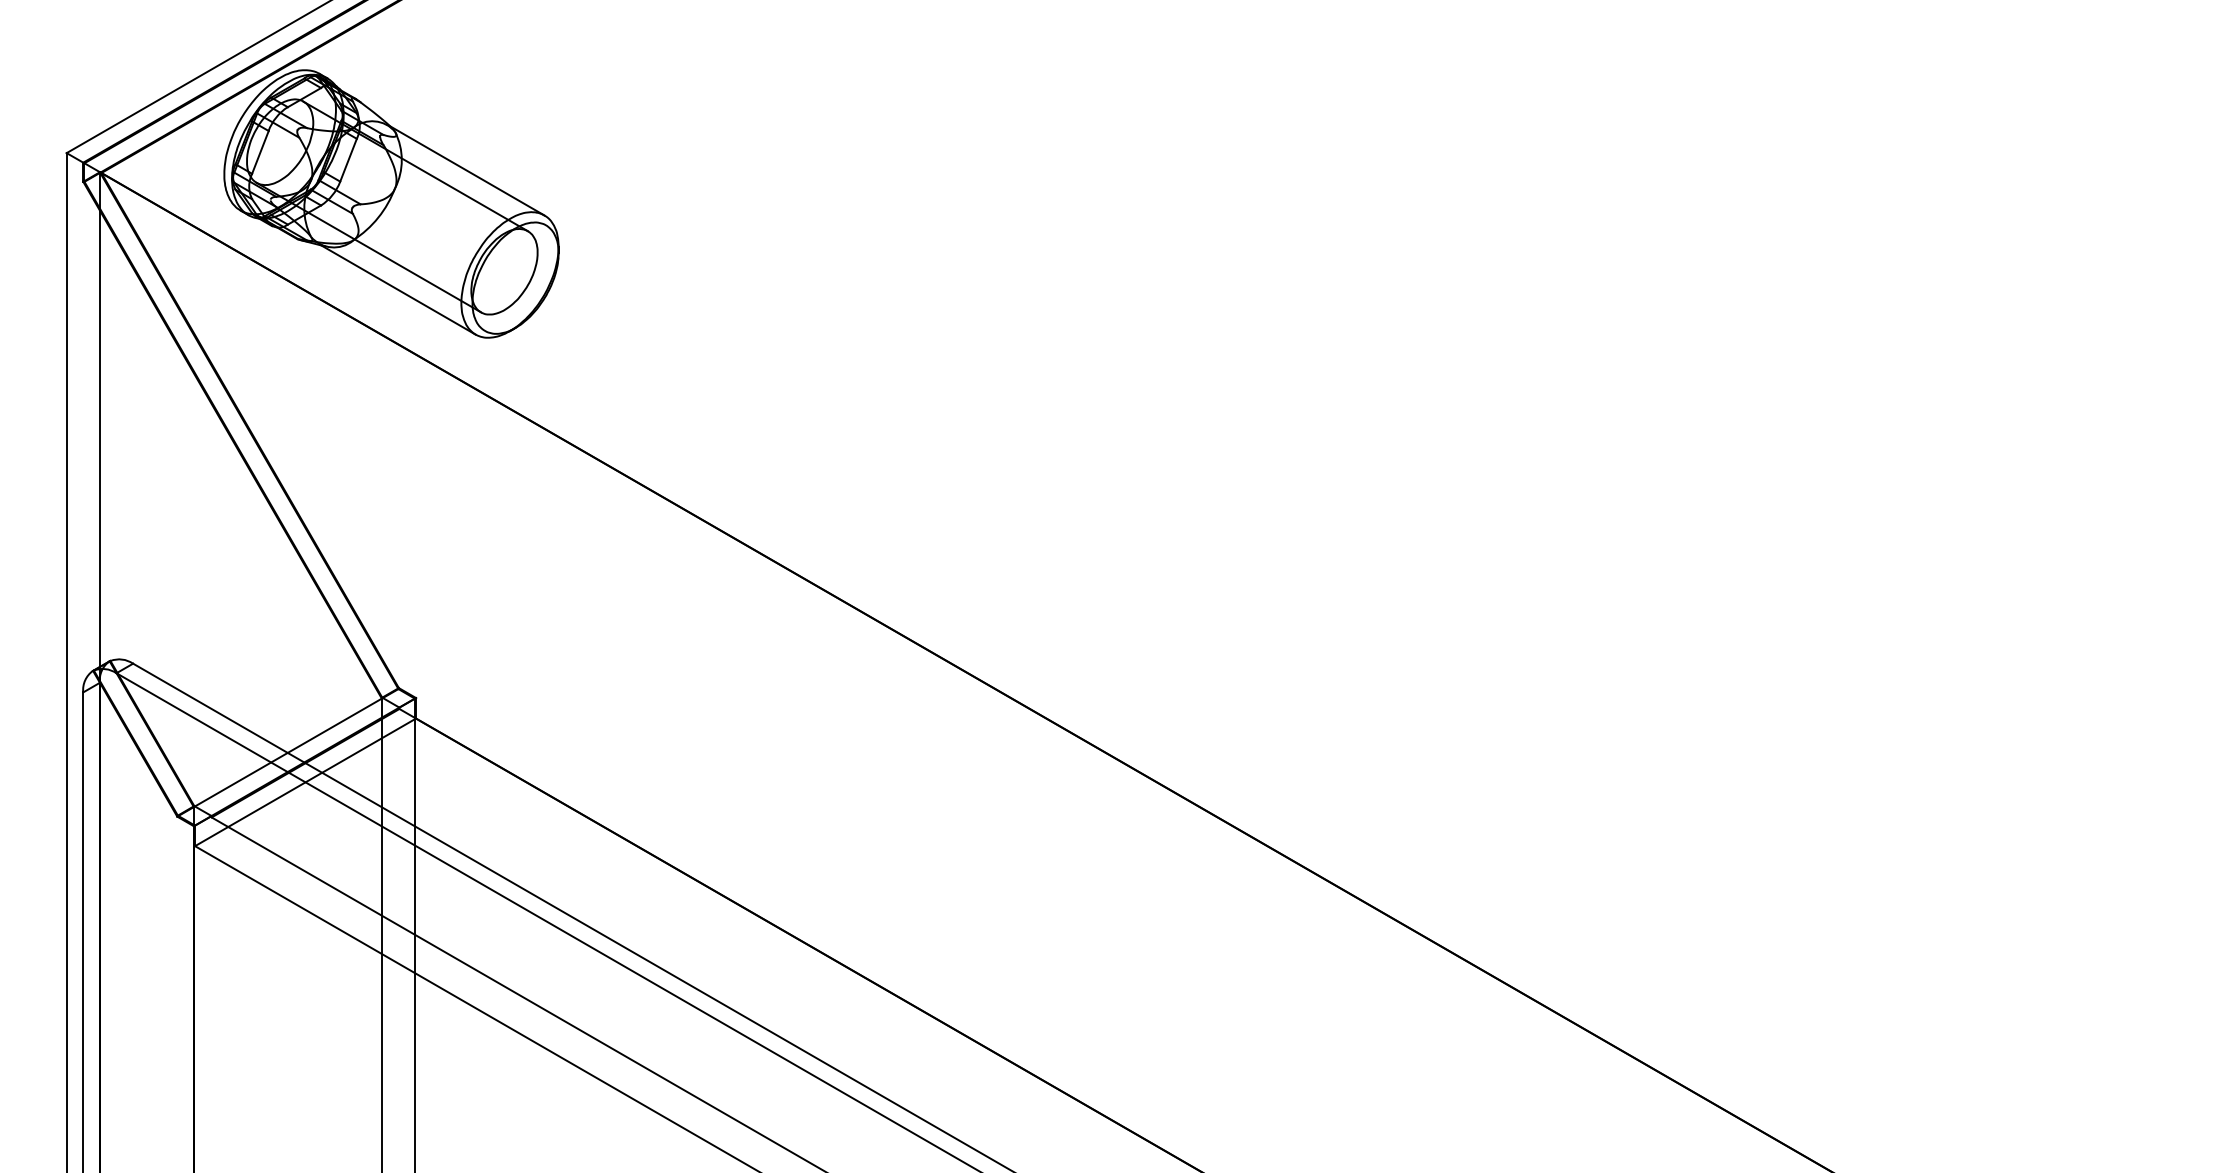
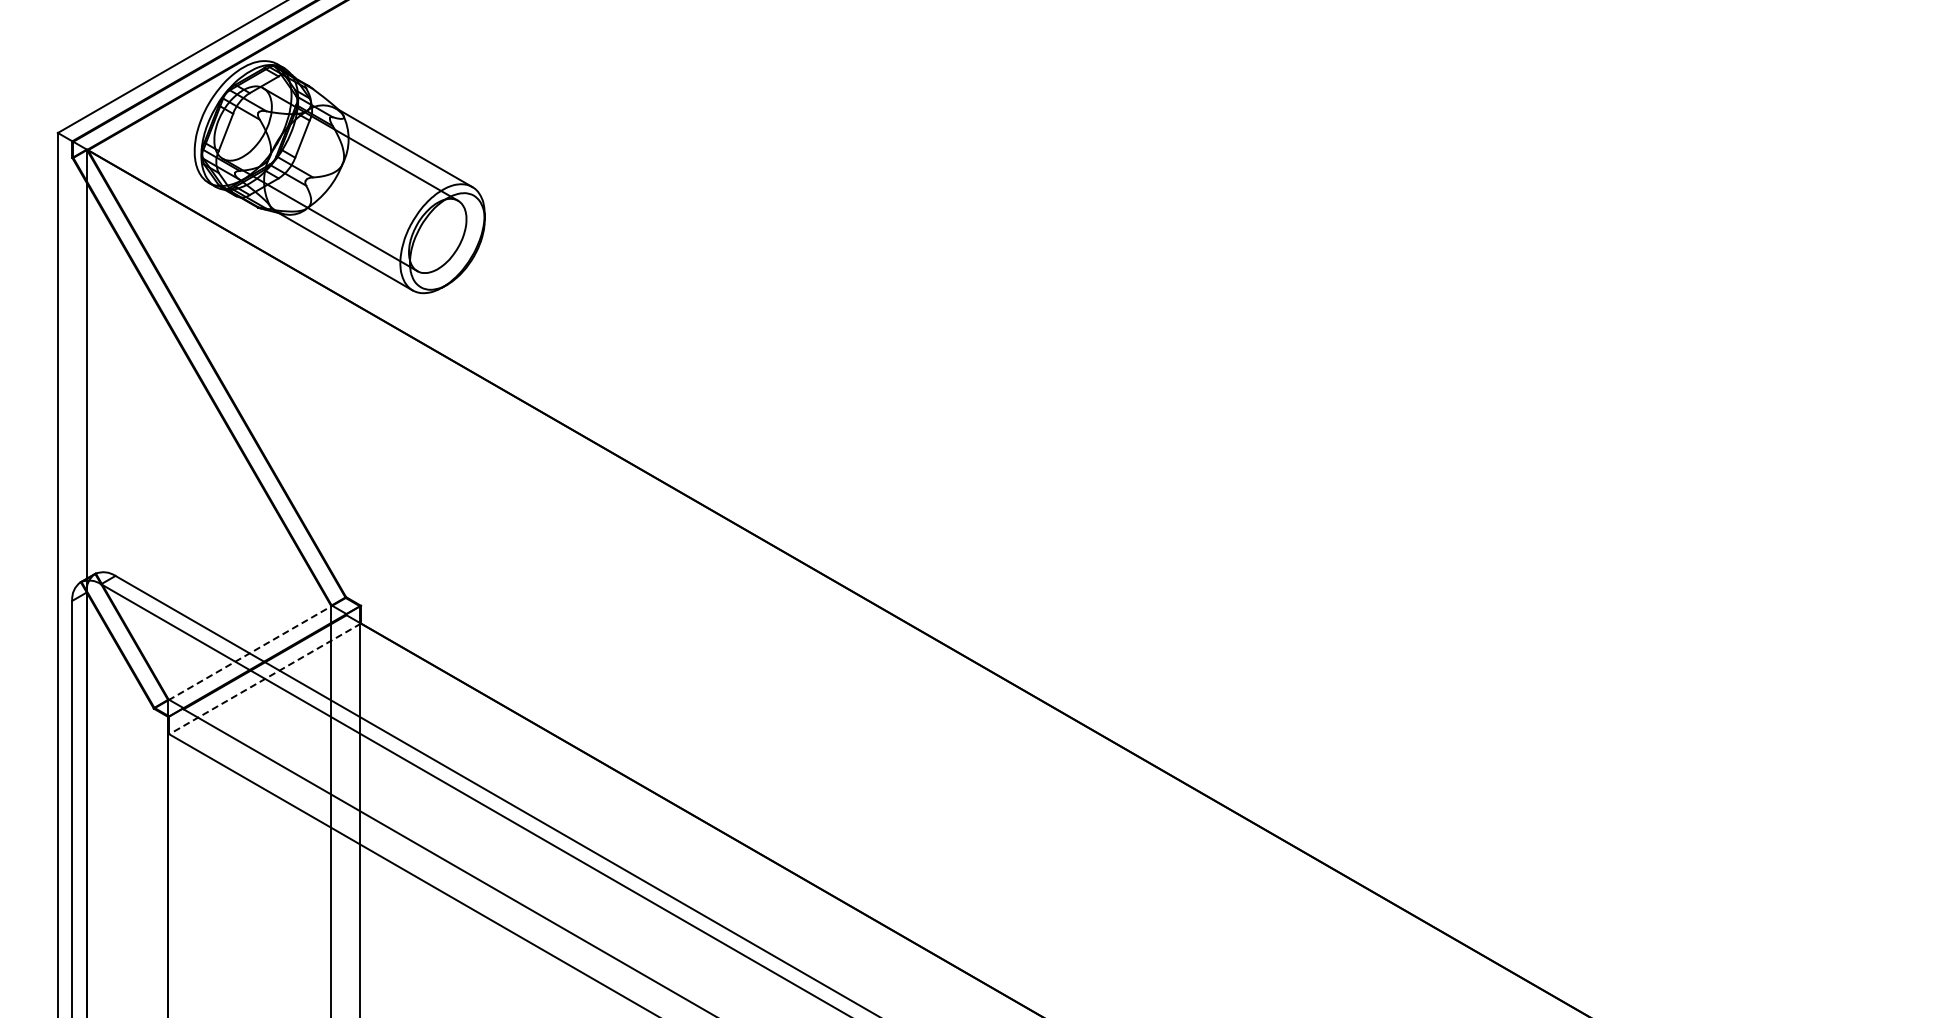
line: (288, 753) -> (250, 653), solid -> dashed
line: (305, 781) -> (265, 678), solid -> dashed

